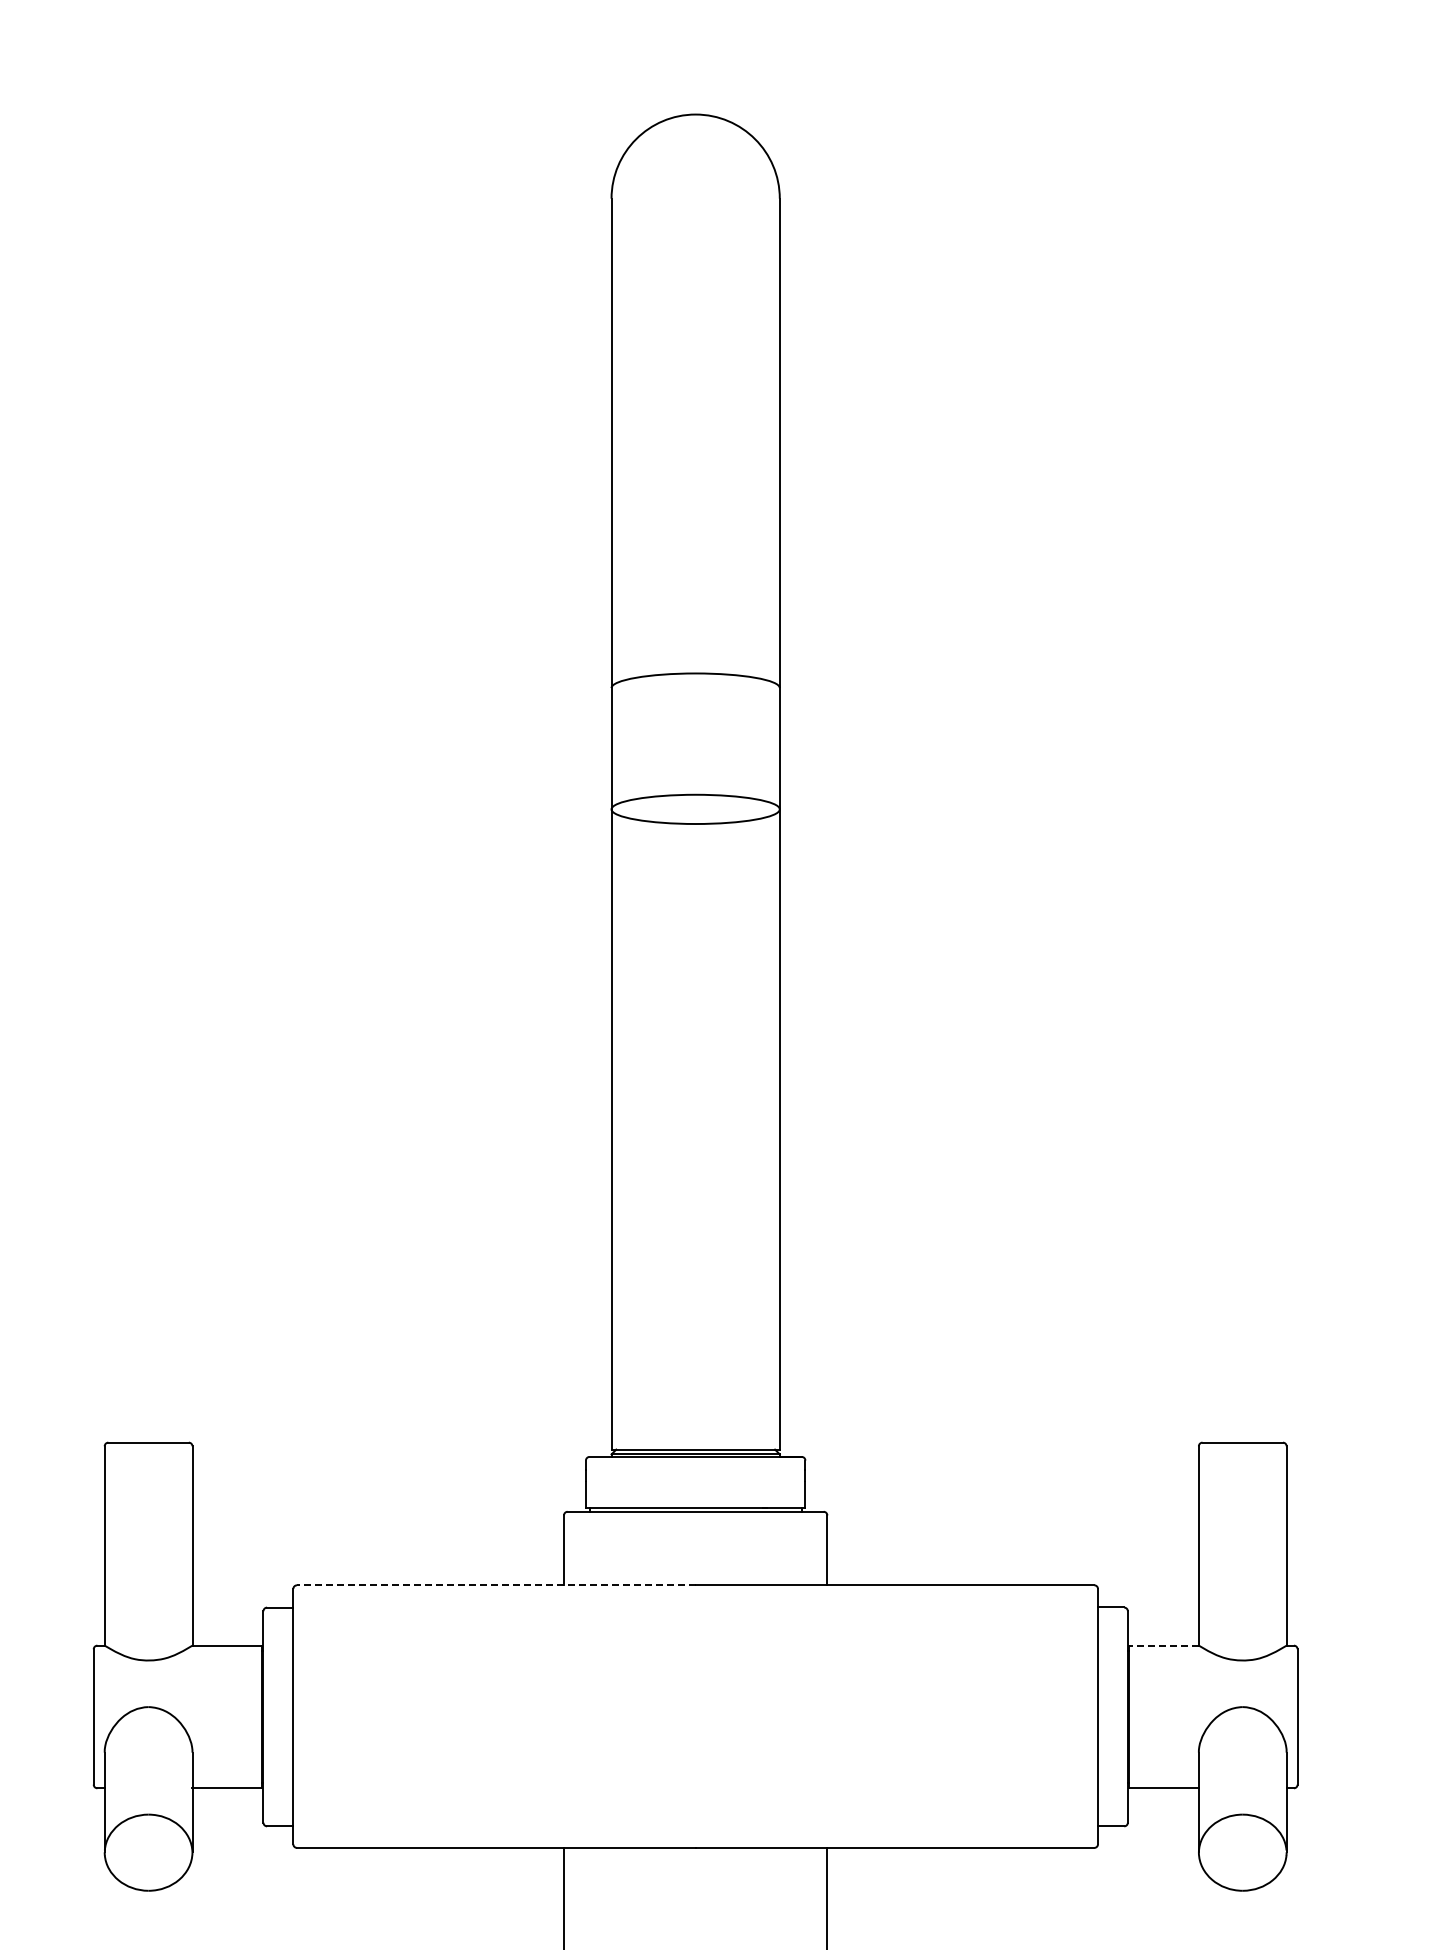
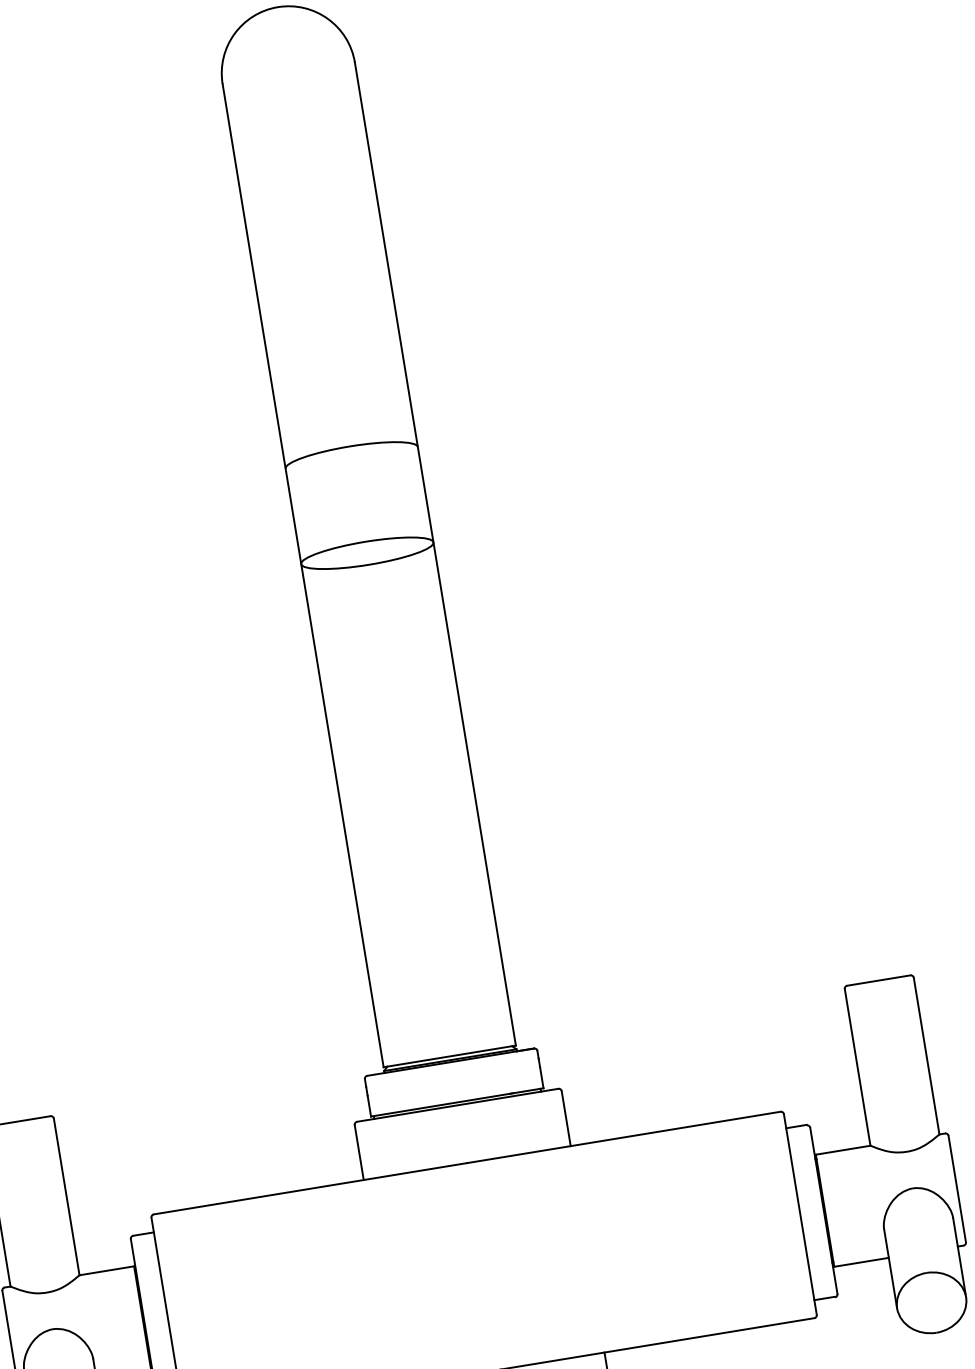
line: (495, 1585) -> (309, 1189), dashed -> solid
line: (1164, 1645) -> (843, 1150), dashed -> solid

